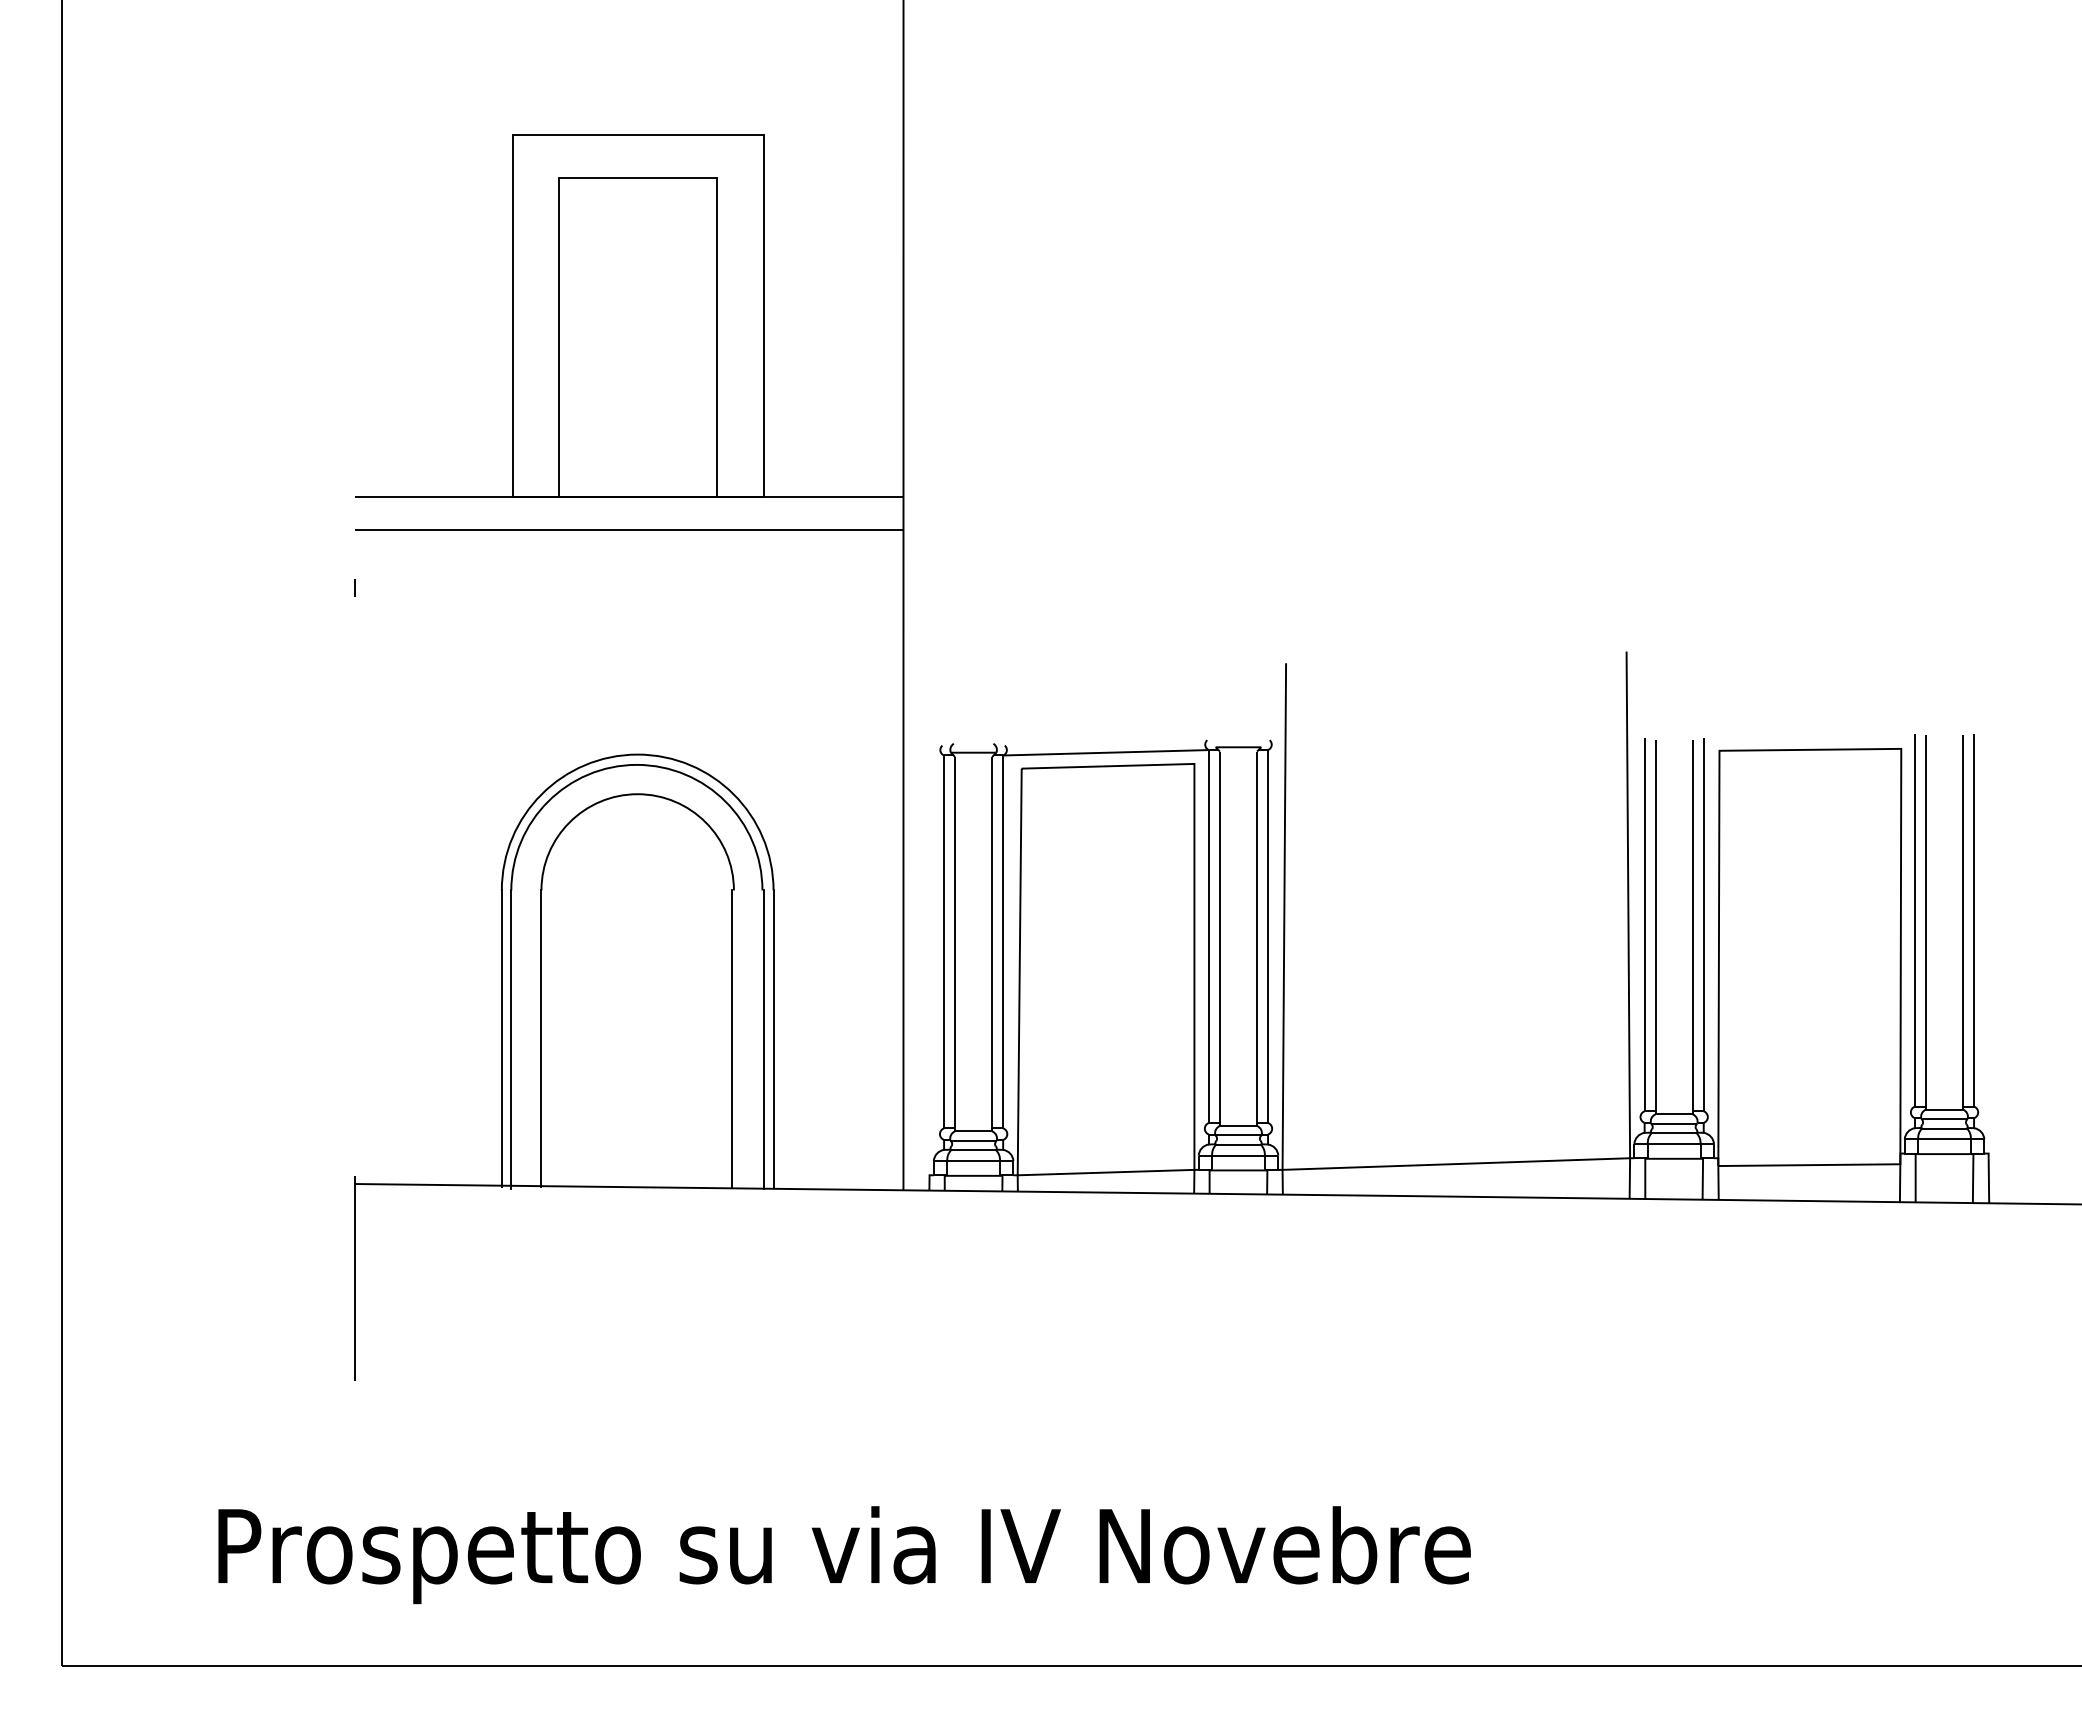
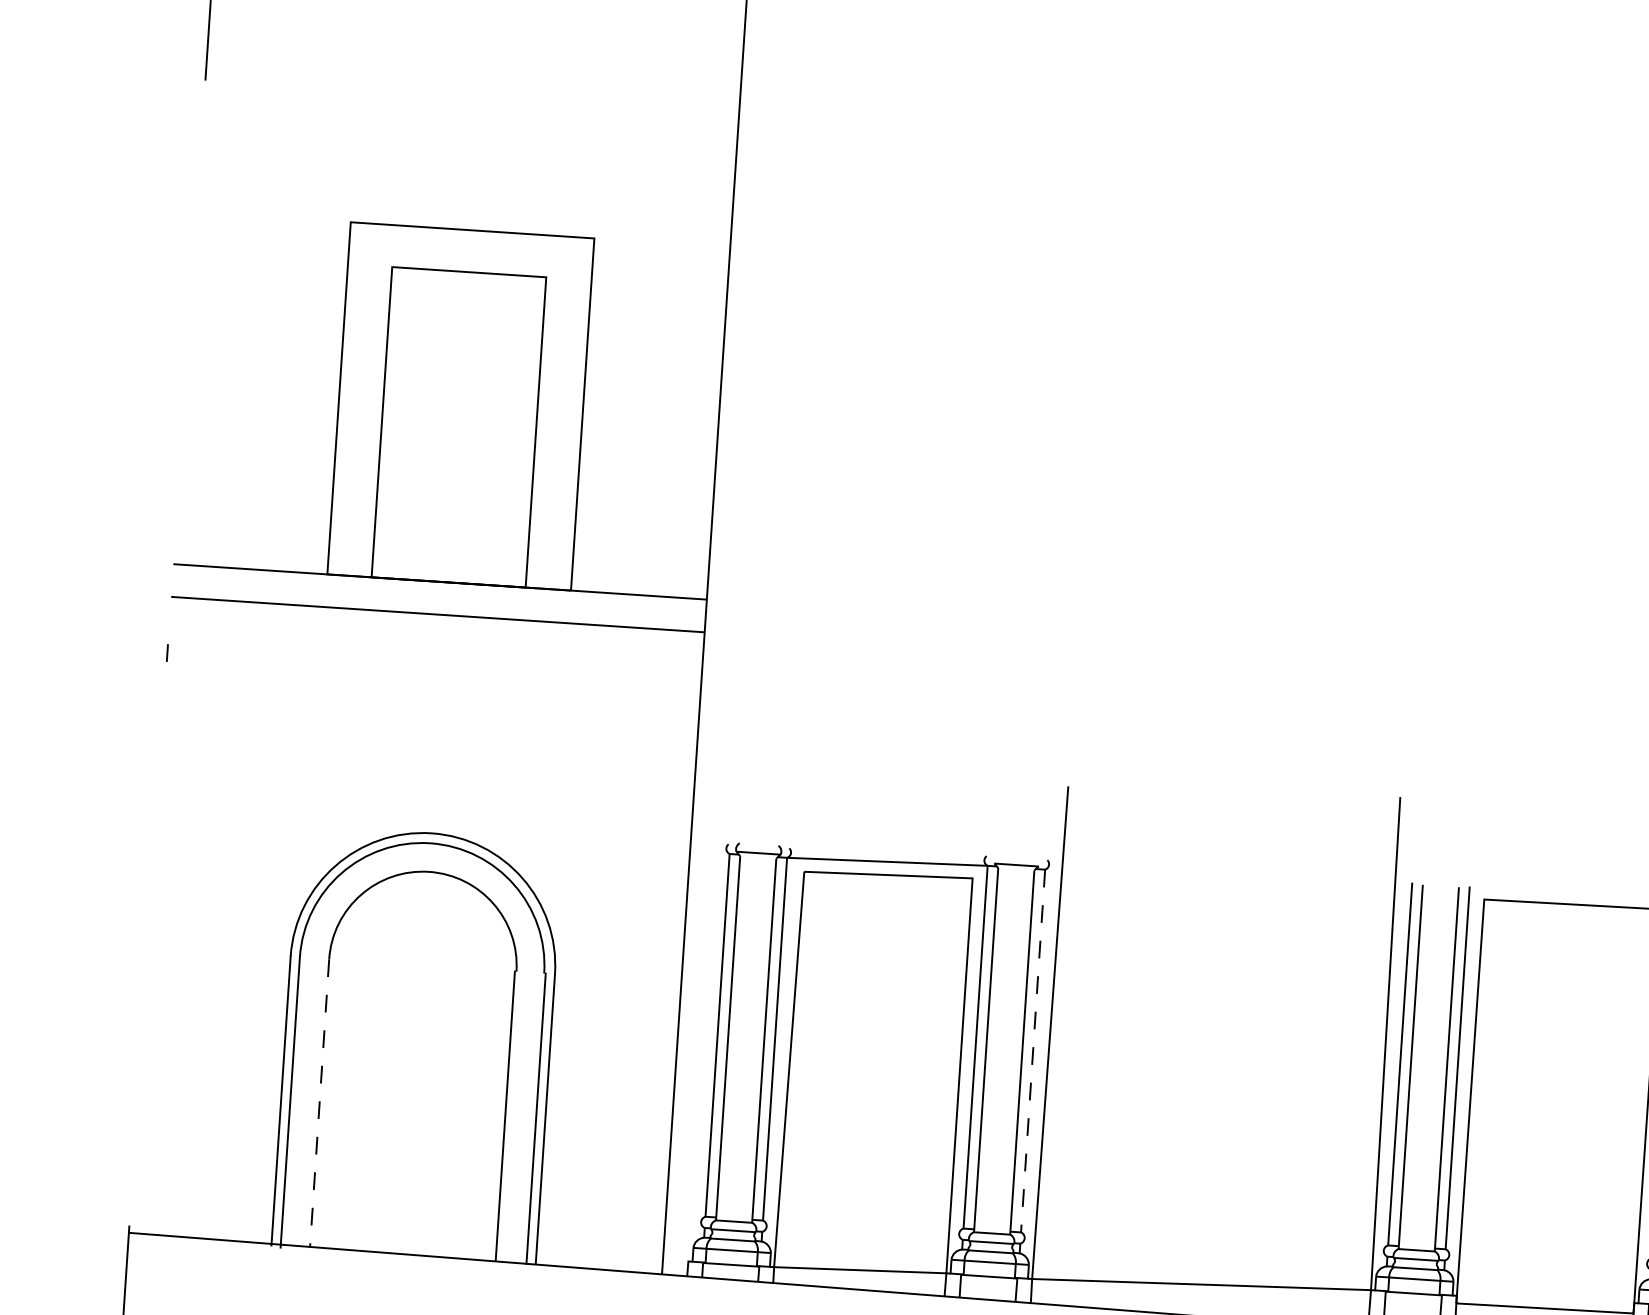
line: (1268, 943) -> (1033, 1057), solid -> dashed
line: (541, 1039) -> (319, 1104), solid -> dashed

